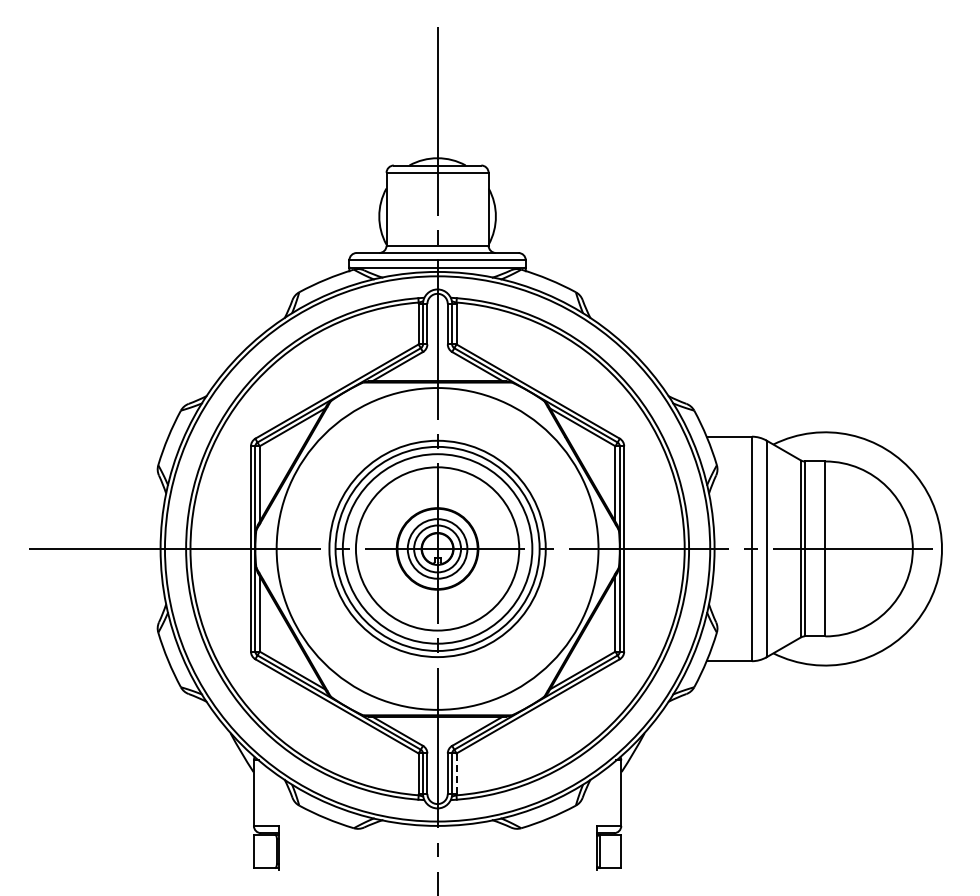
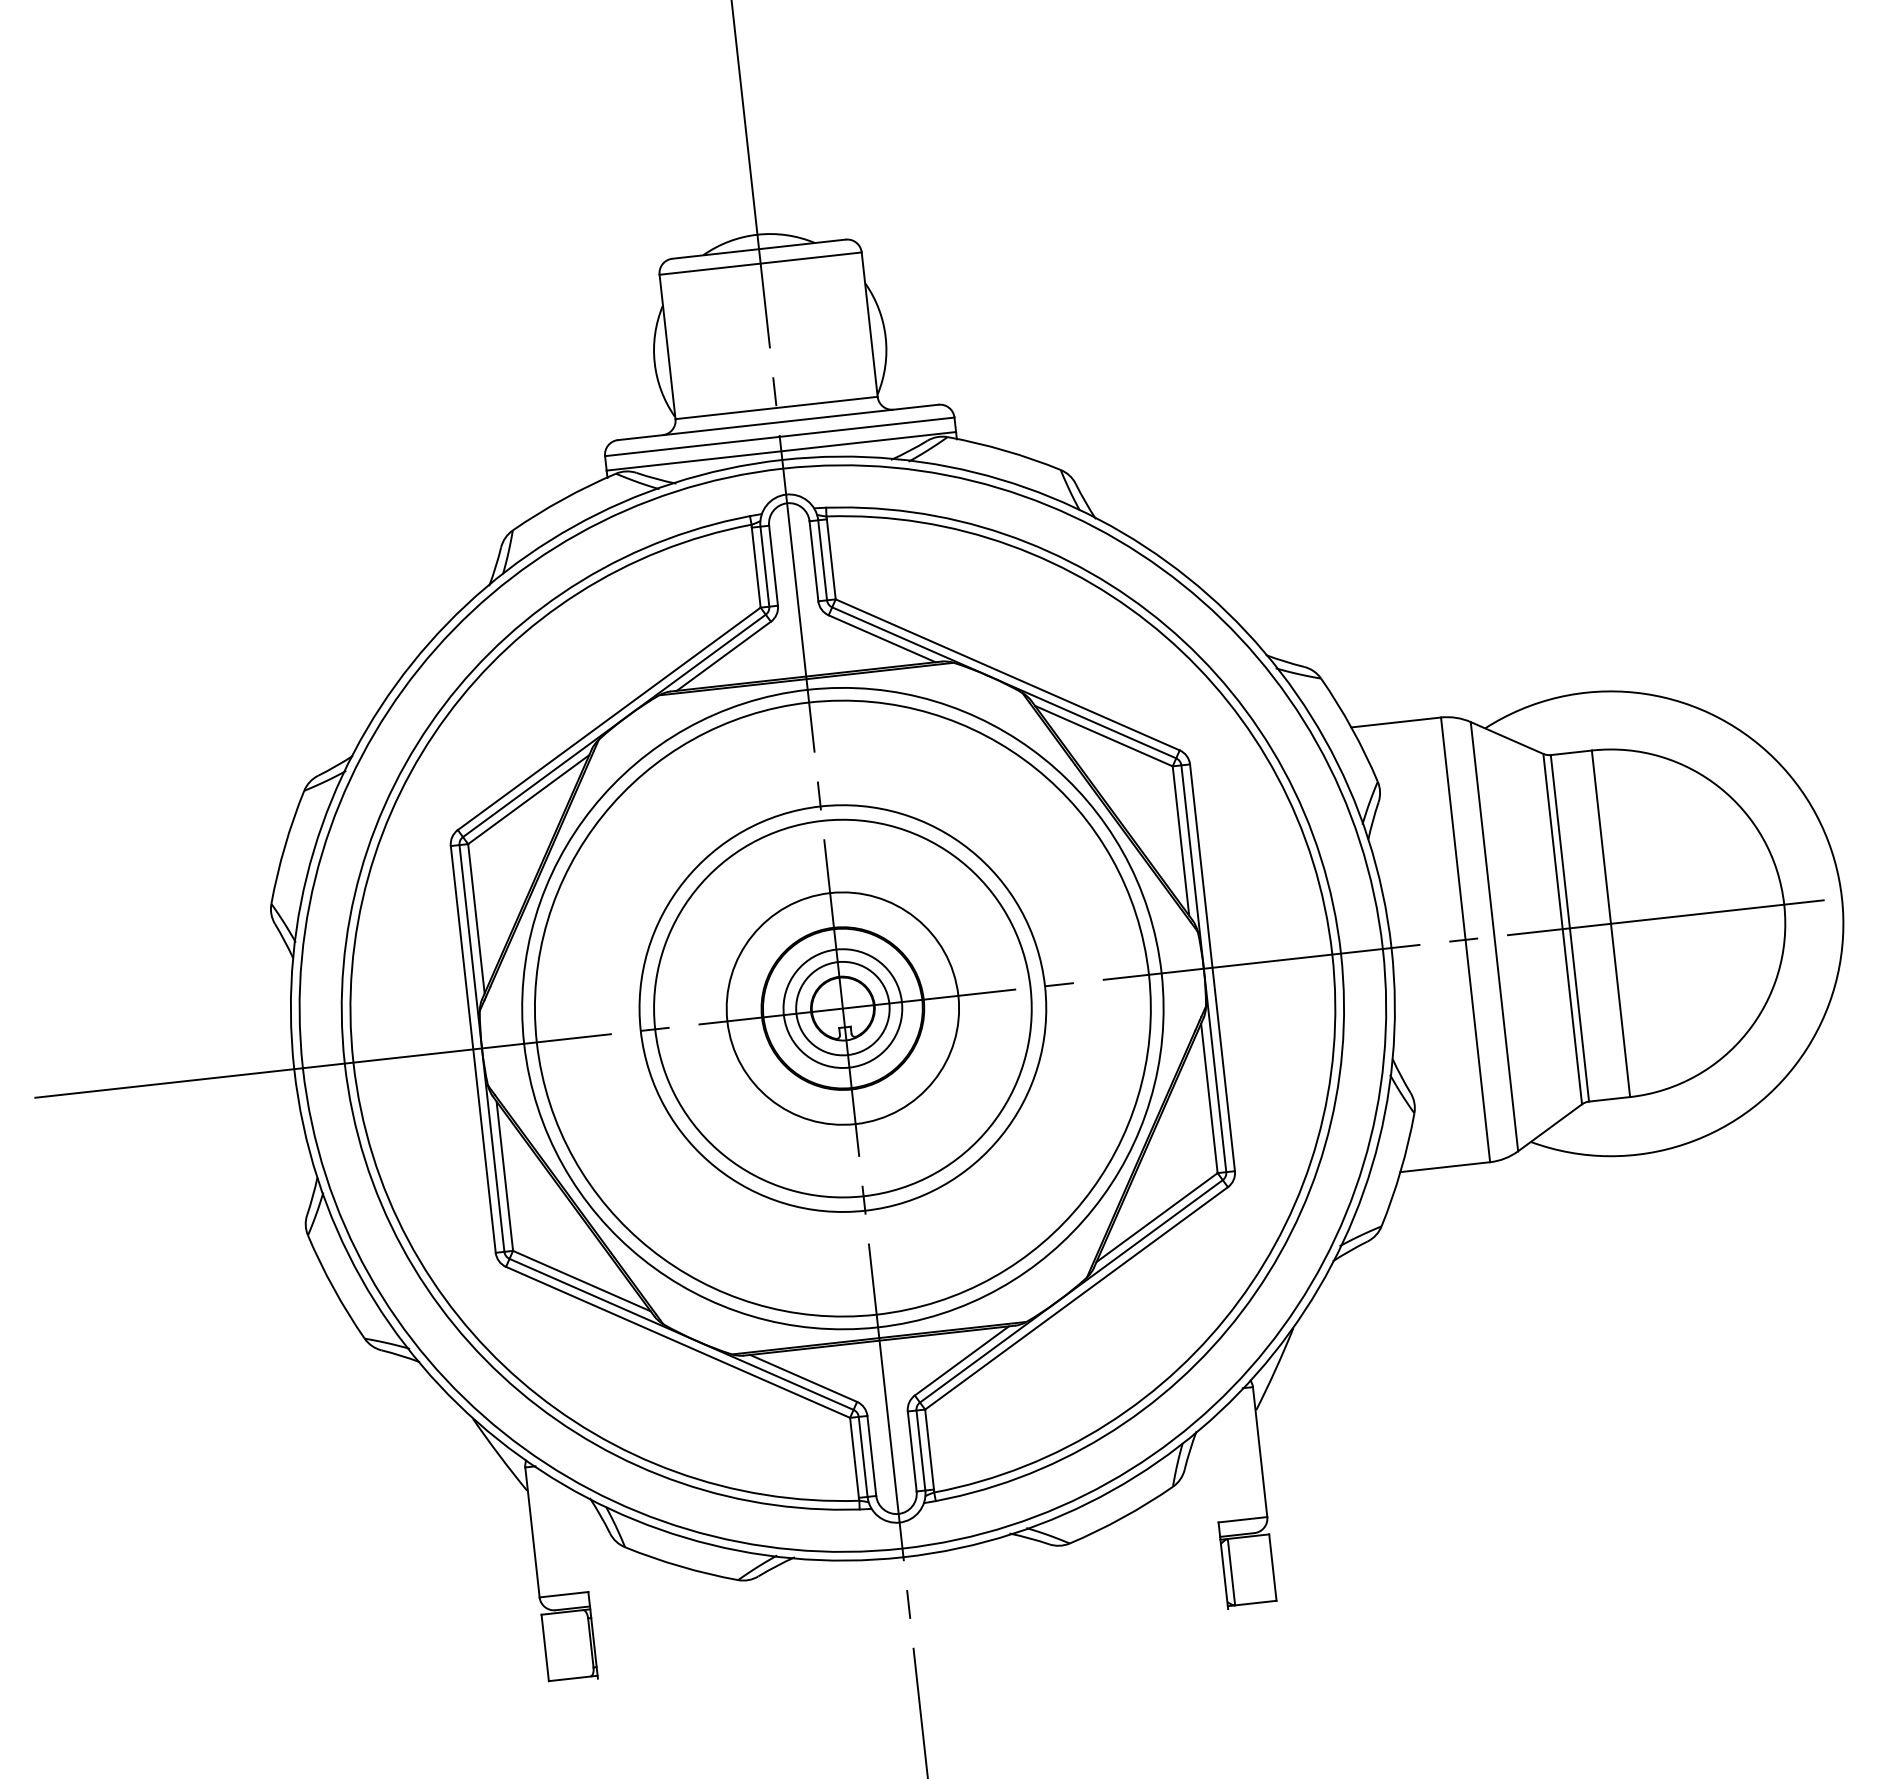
circle: (437, 548) -> (842, 1007), size x0.71
circle: (437, 548) -> (842, 1007), size x1.43
line: (456, 773) -> (929, 1449), dashed -> solid

